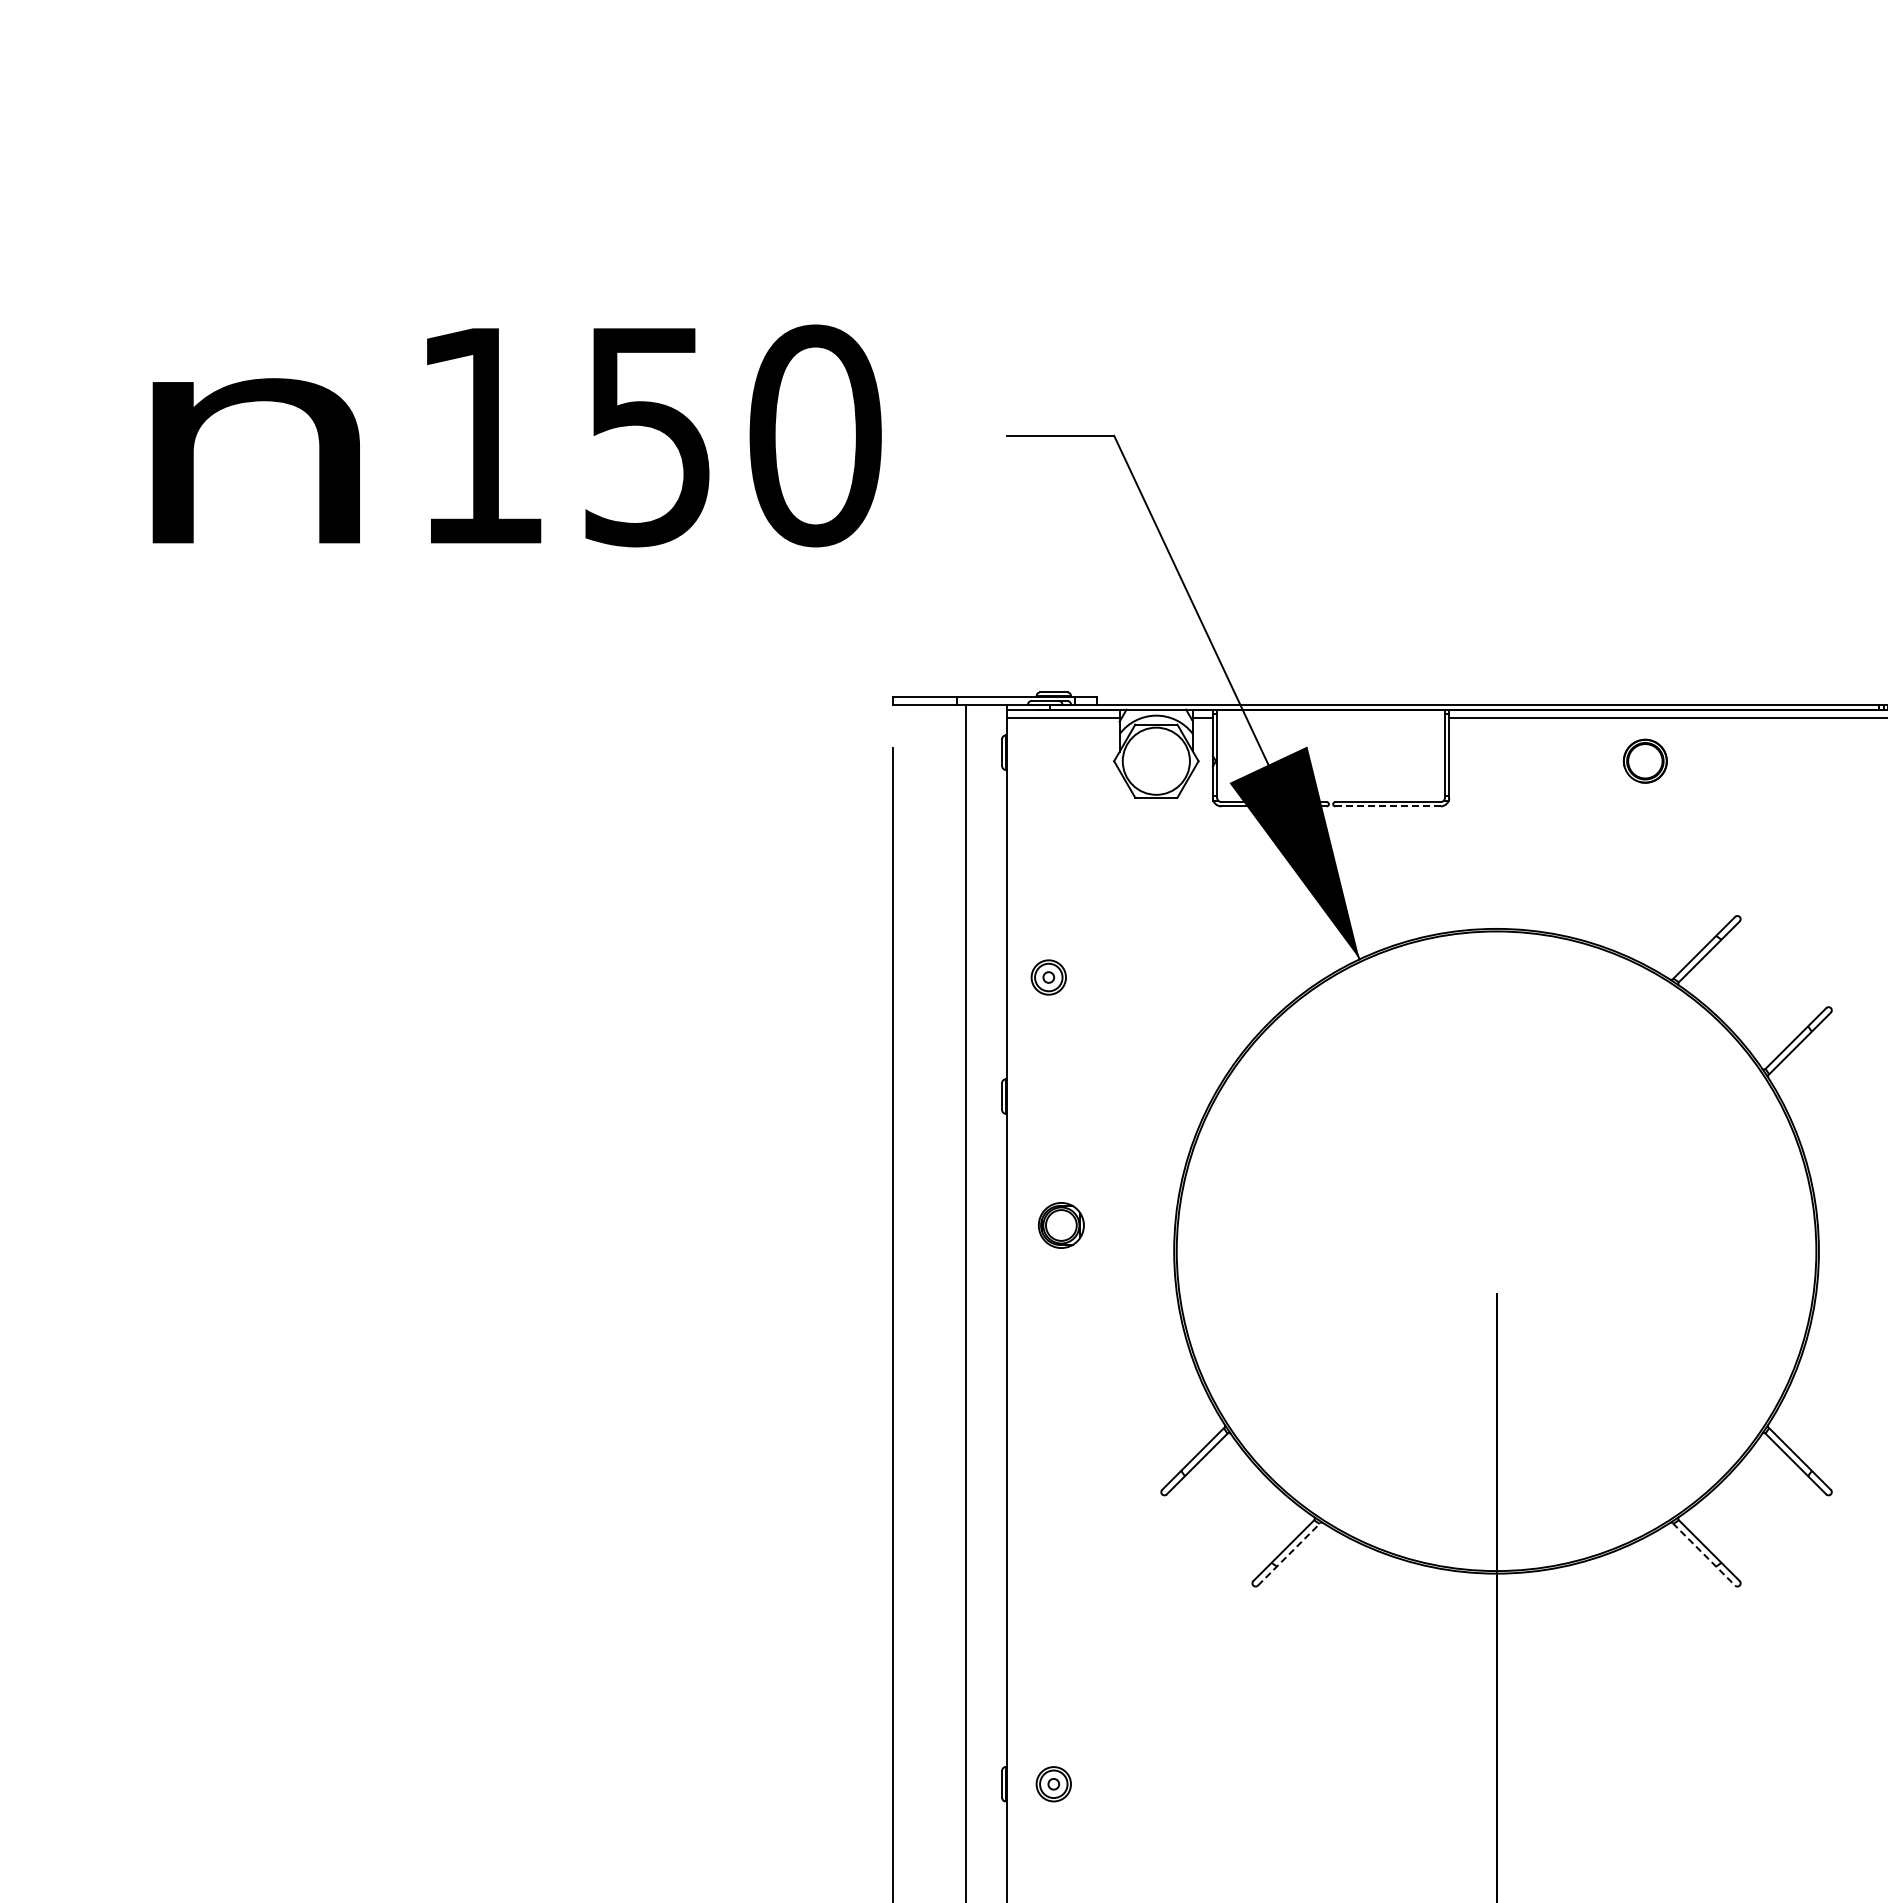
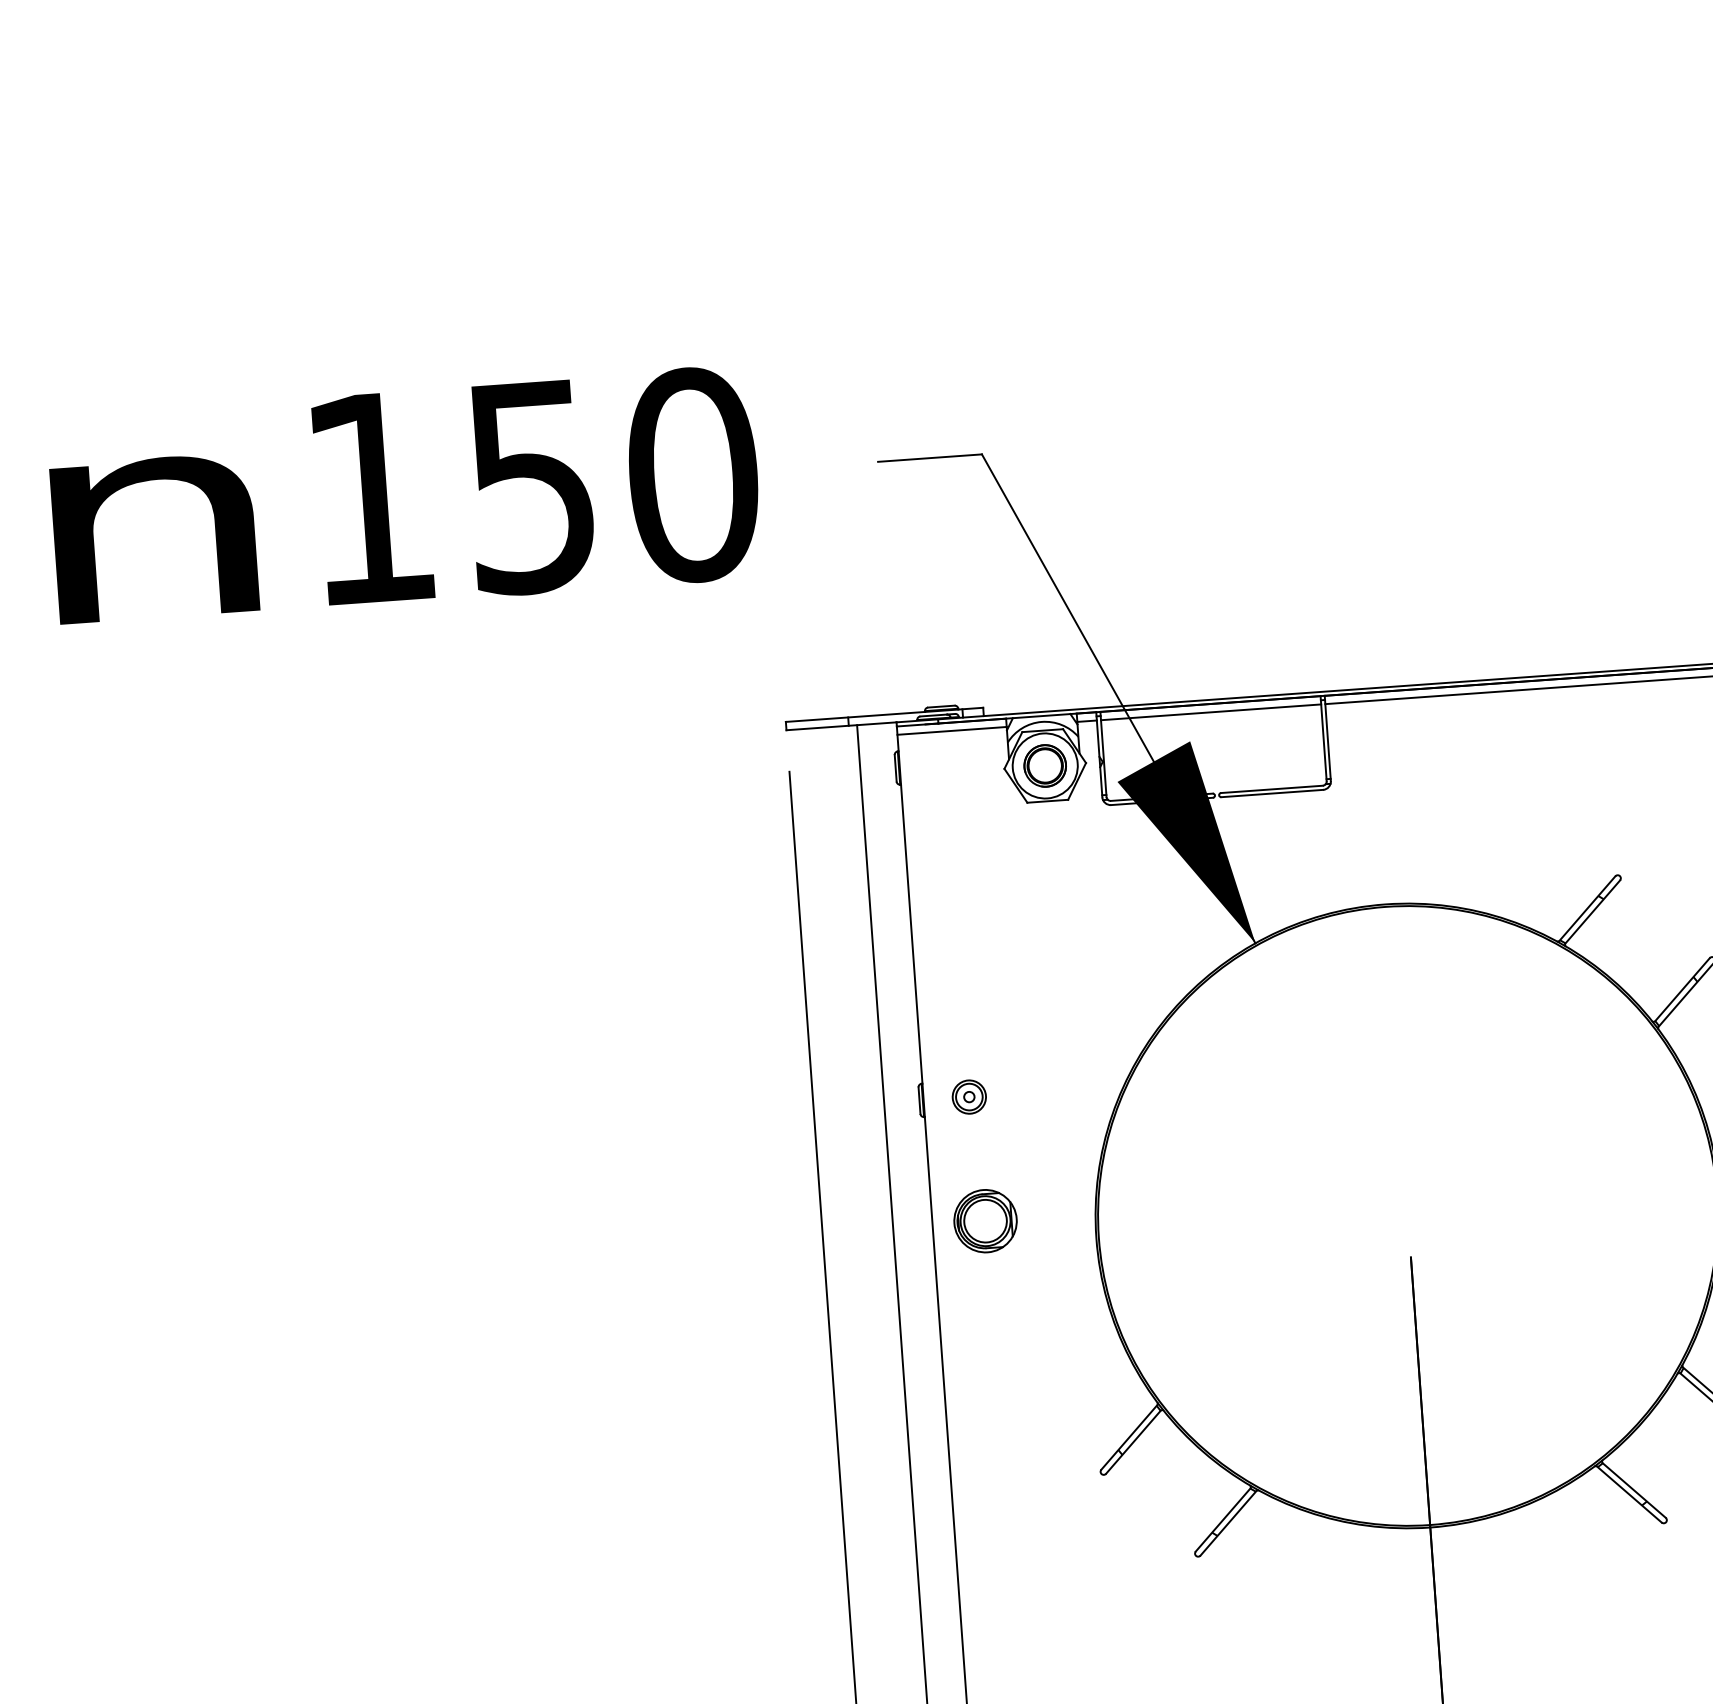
line: (1330, 718) -> (1210, 712), added
part: (1644, 760) -> (1044, 765), moved
line: (1388, 806) -> (1272, 793), dashed -> solid
part: (1048, 977) -> (969, 1097), moved
part: (1061, 1225) -> (985, 1221), size x1.43
line: (1289, 1554) -> (1228, 1523), dashed -> solid
line: (1704, 1554) -> (1629, 1494), dashed -> solid

